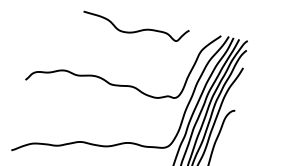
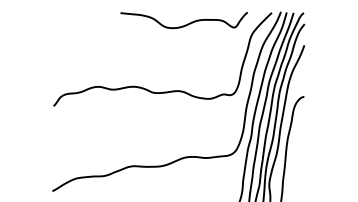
curve: (135, 31) -> (185, 24), moved

